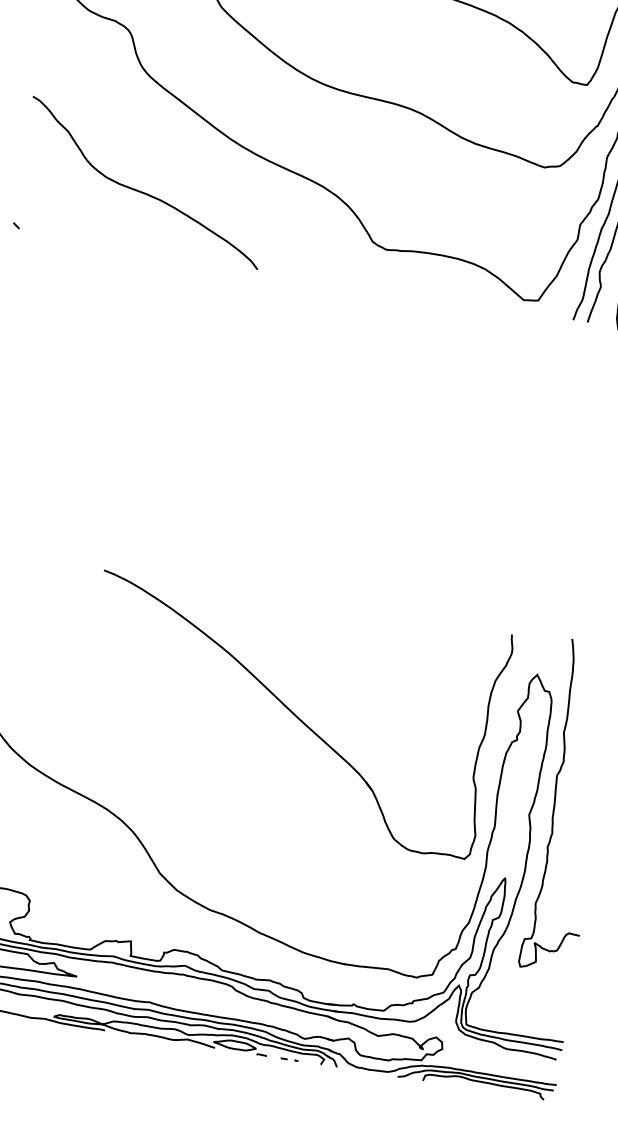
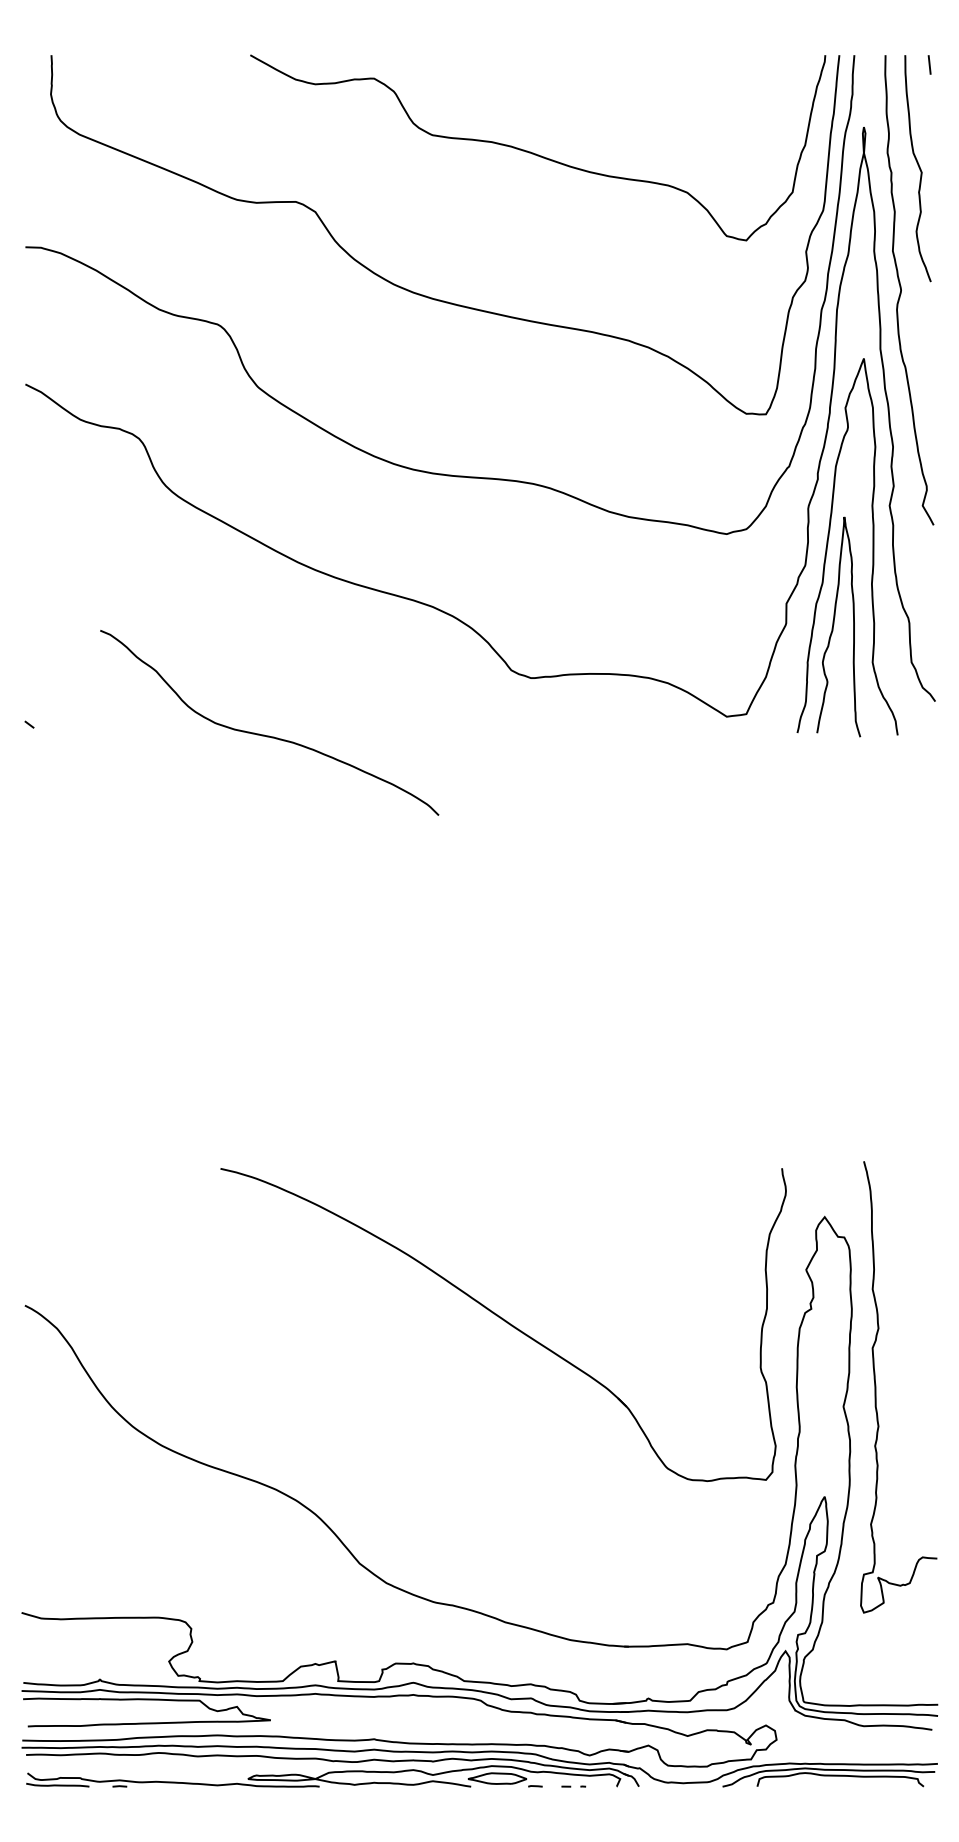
curve: (140, 190) -> (264, 734), moved

